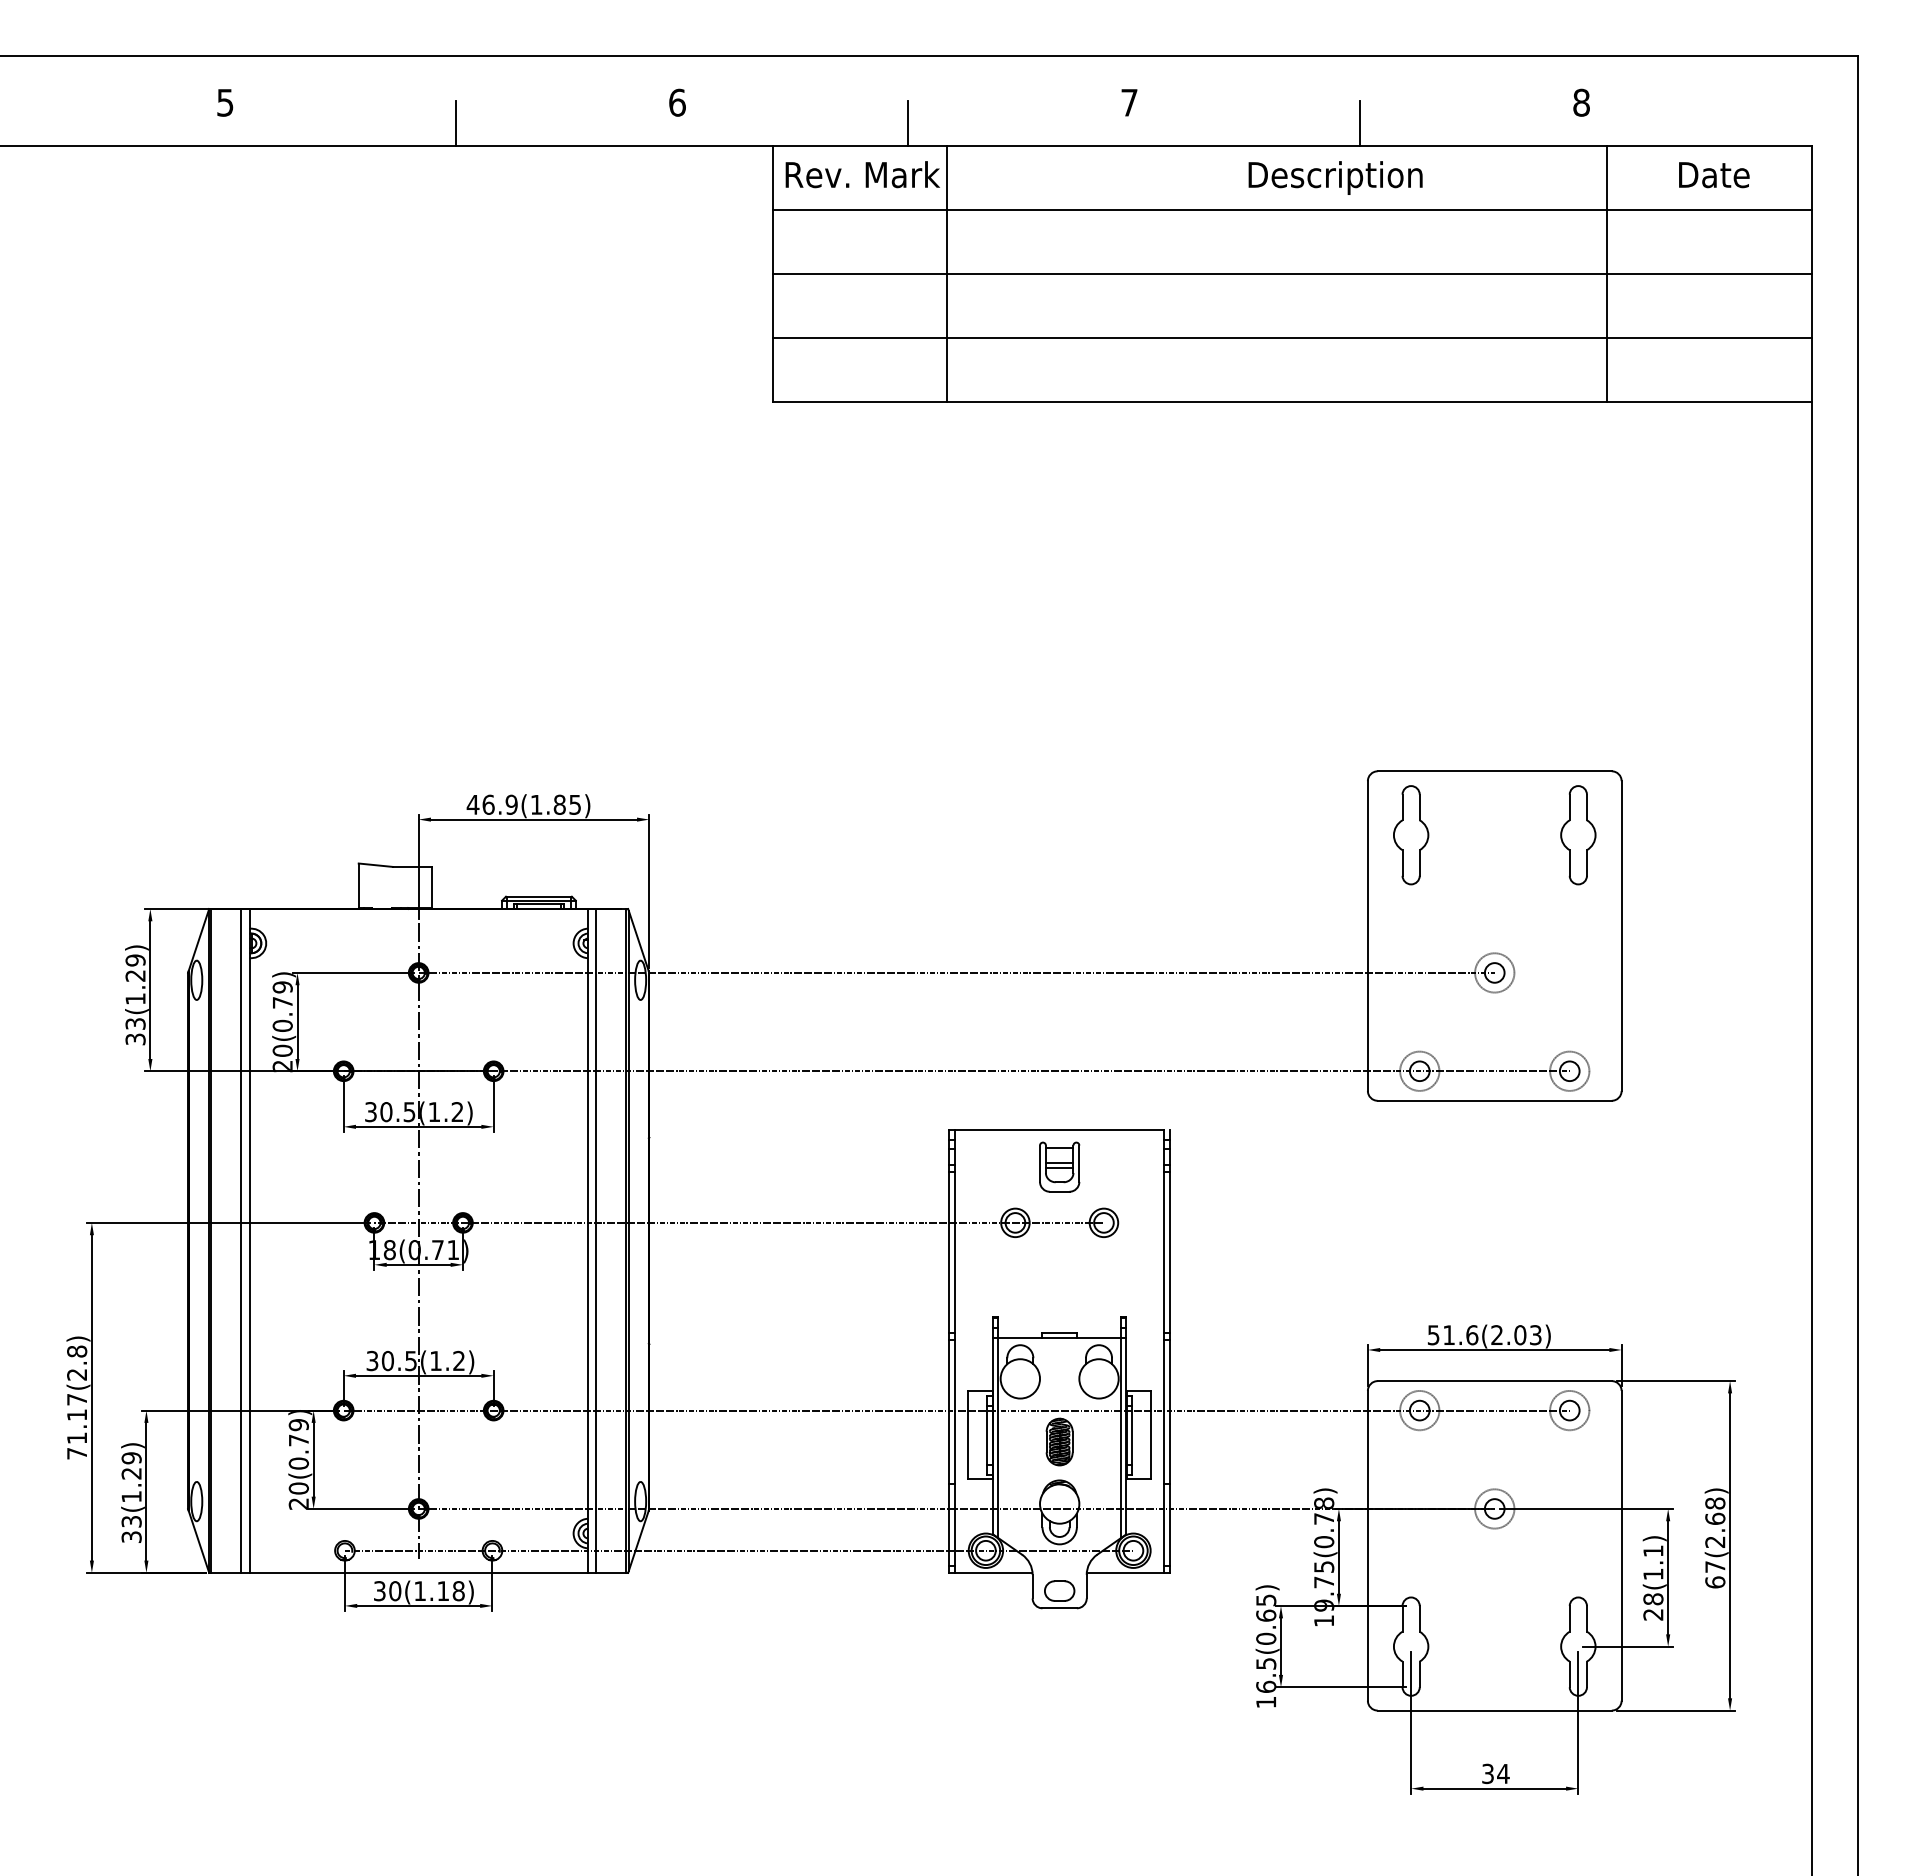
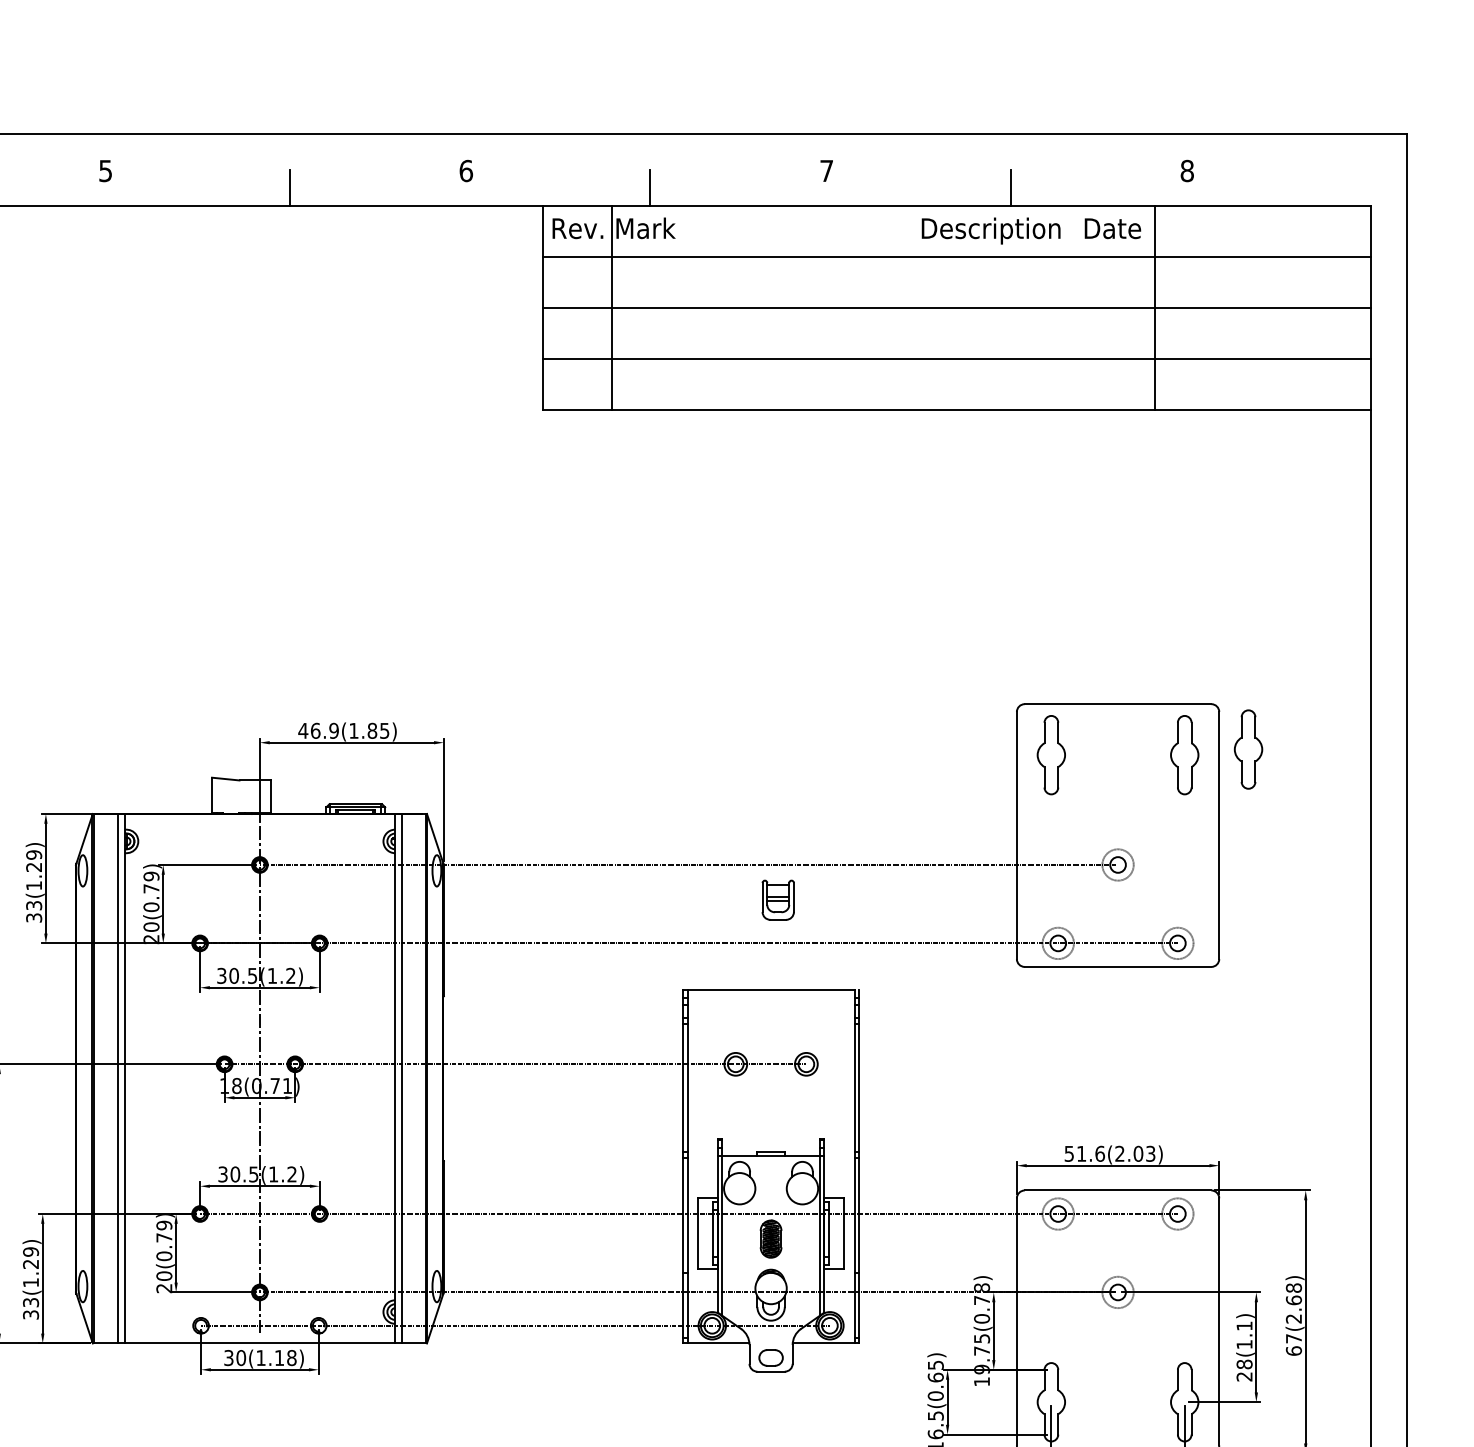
text: (1714, 175) -> (1113, 229), moved
line: (946, 274) -> (611, 307), moved
line: (1607, 274) -> (1155, 307), moved
part: (1658, 828) -> (1248, 749), added
part: (1059, 1166) -> (778, 899), moved

